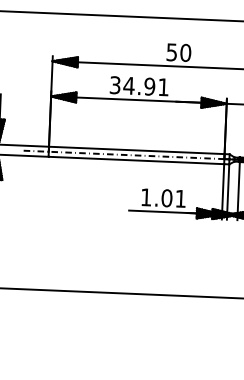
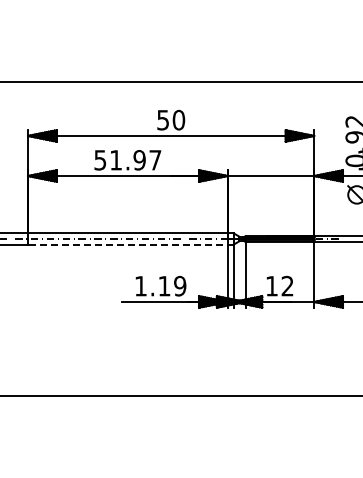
text: (139, 86) -> (128, 160), 34.91 -> 51.97
line: (136, 160) -> (128, 244), solid -> dashed
text: (174, 197) -> (172, 285), 1.01 -> 1.19

